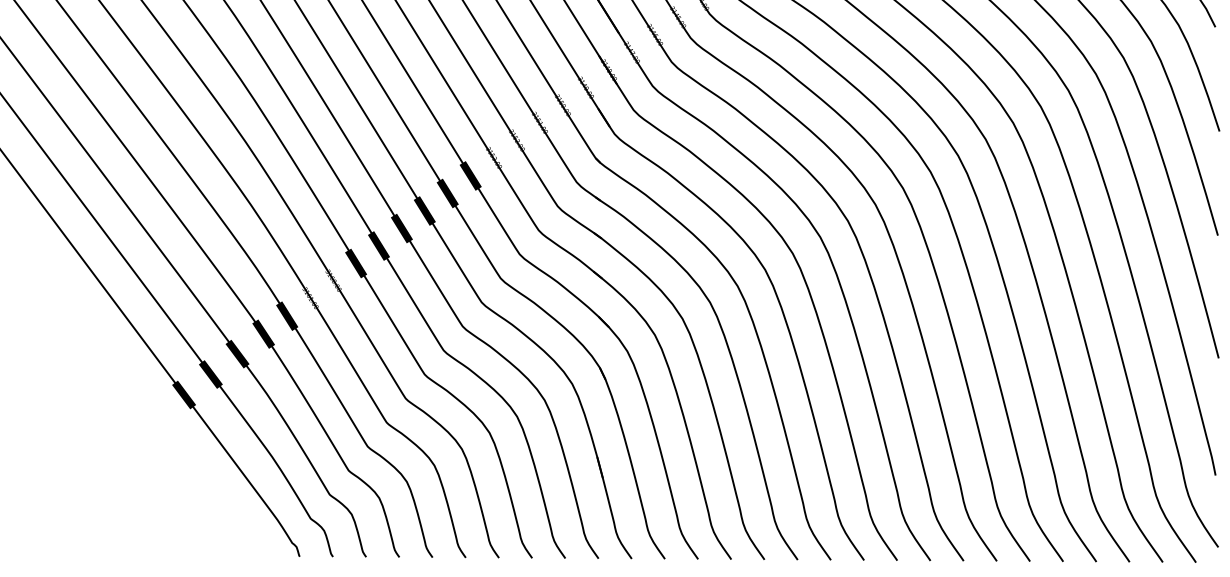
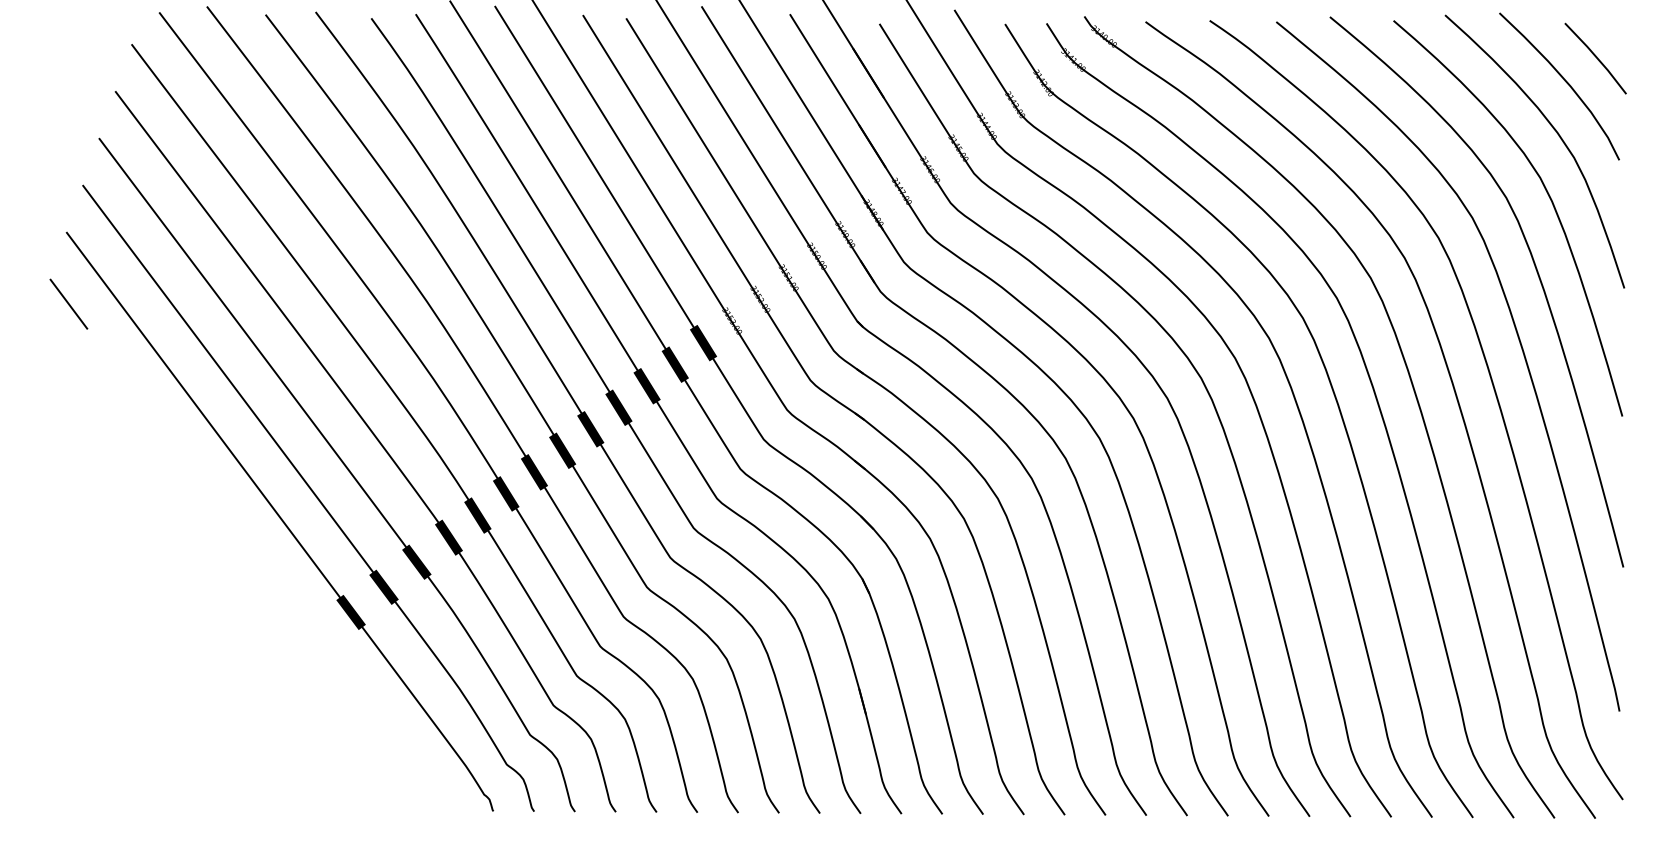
fill: (333, 281) -> (534, 472), added
fill: (309, 298) -> (505, 493), added

